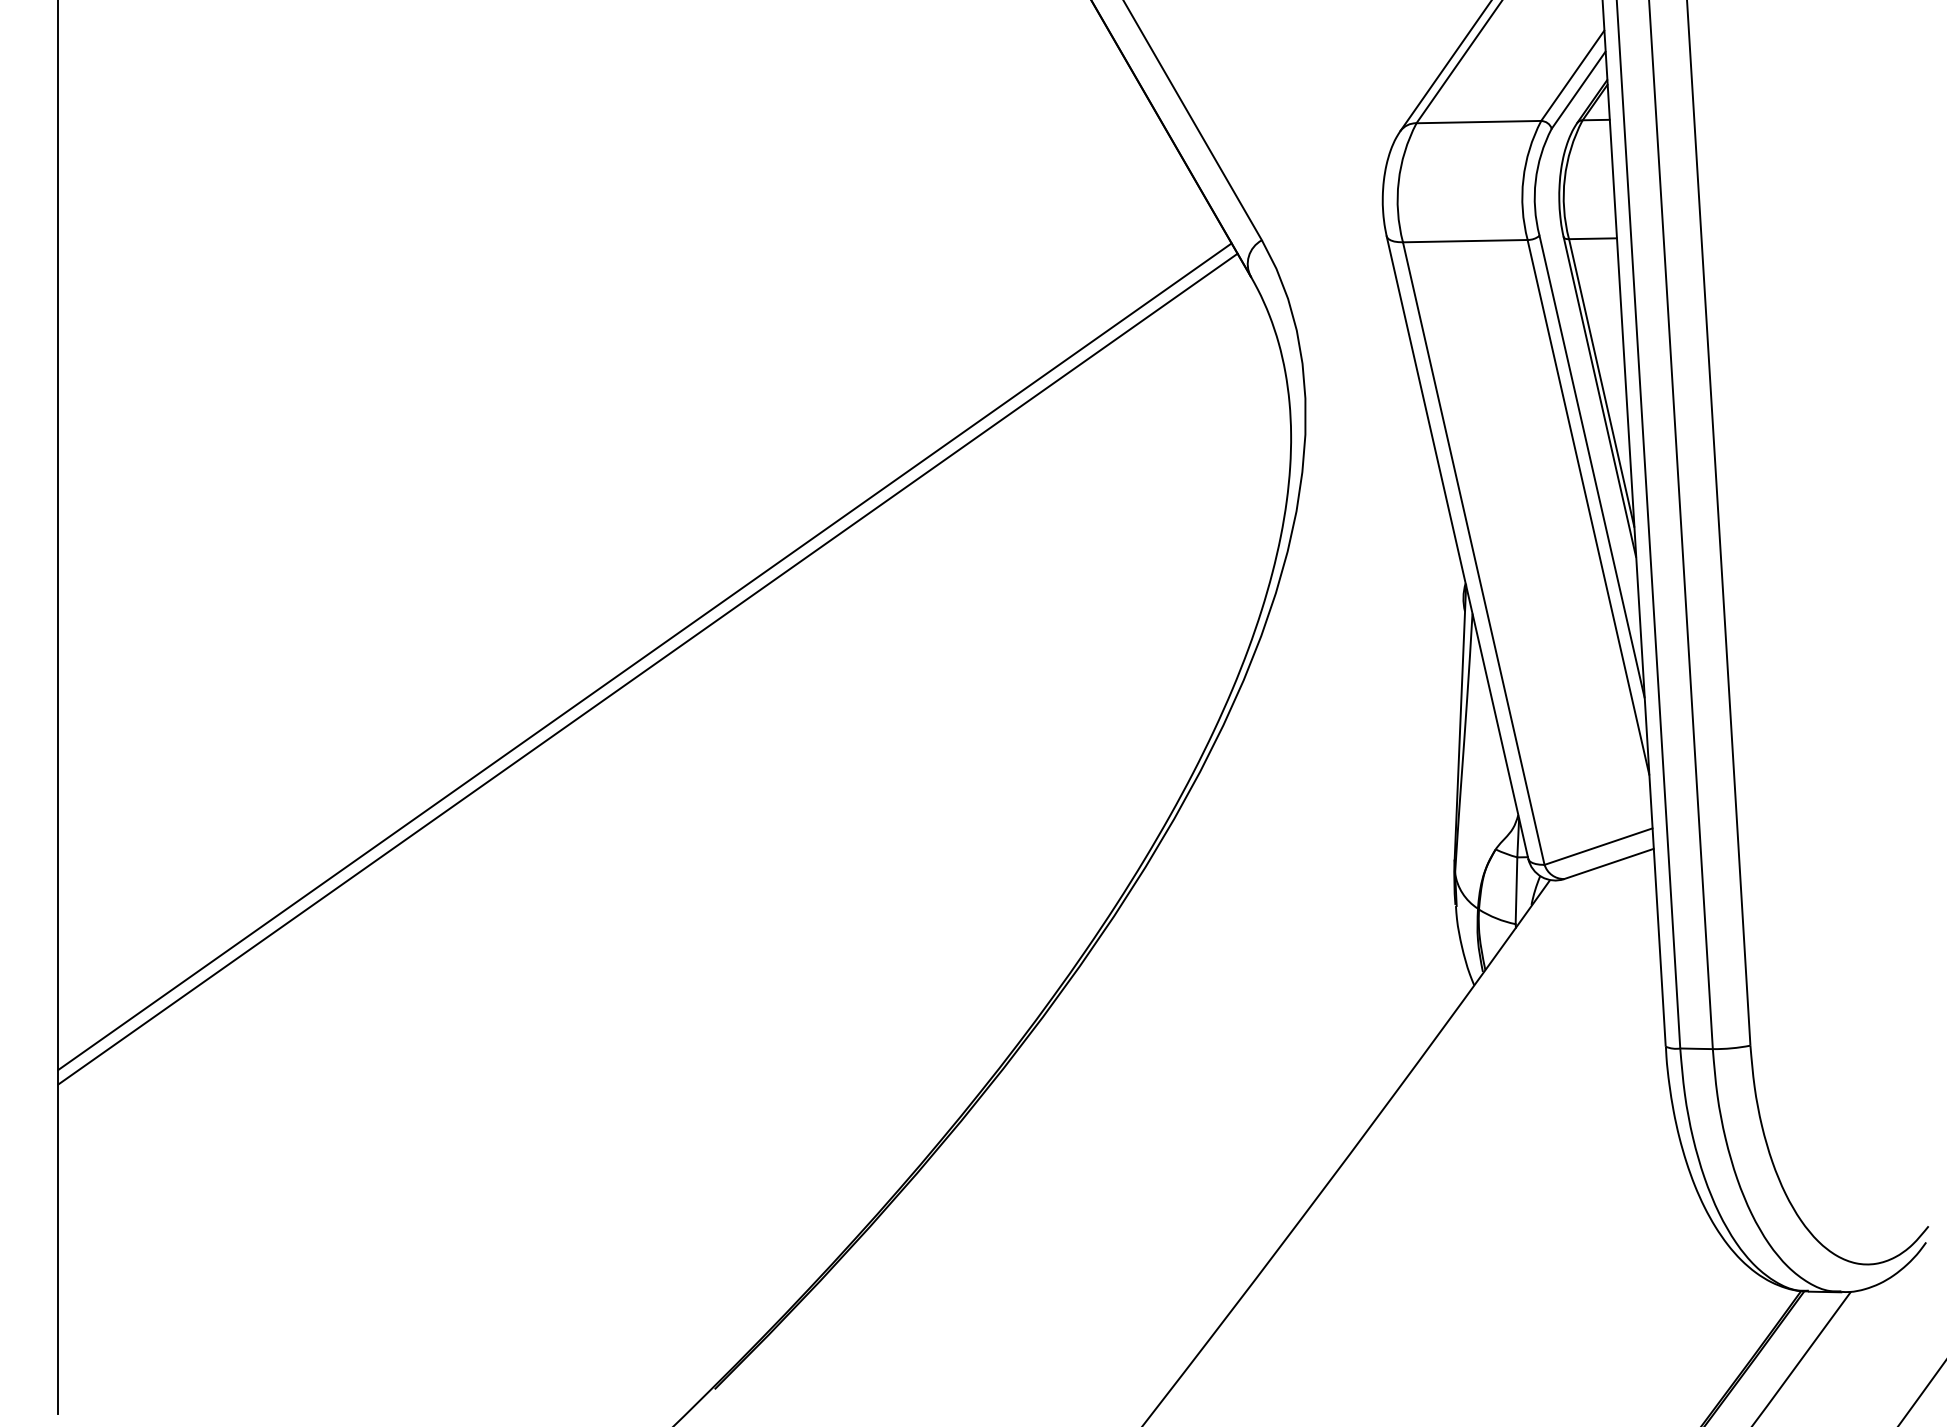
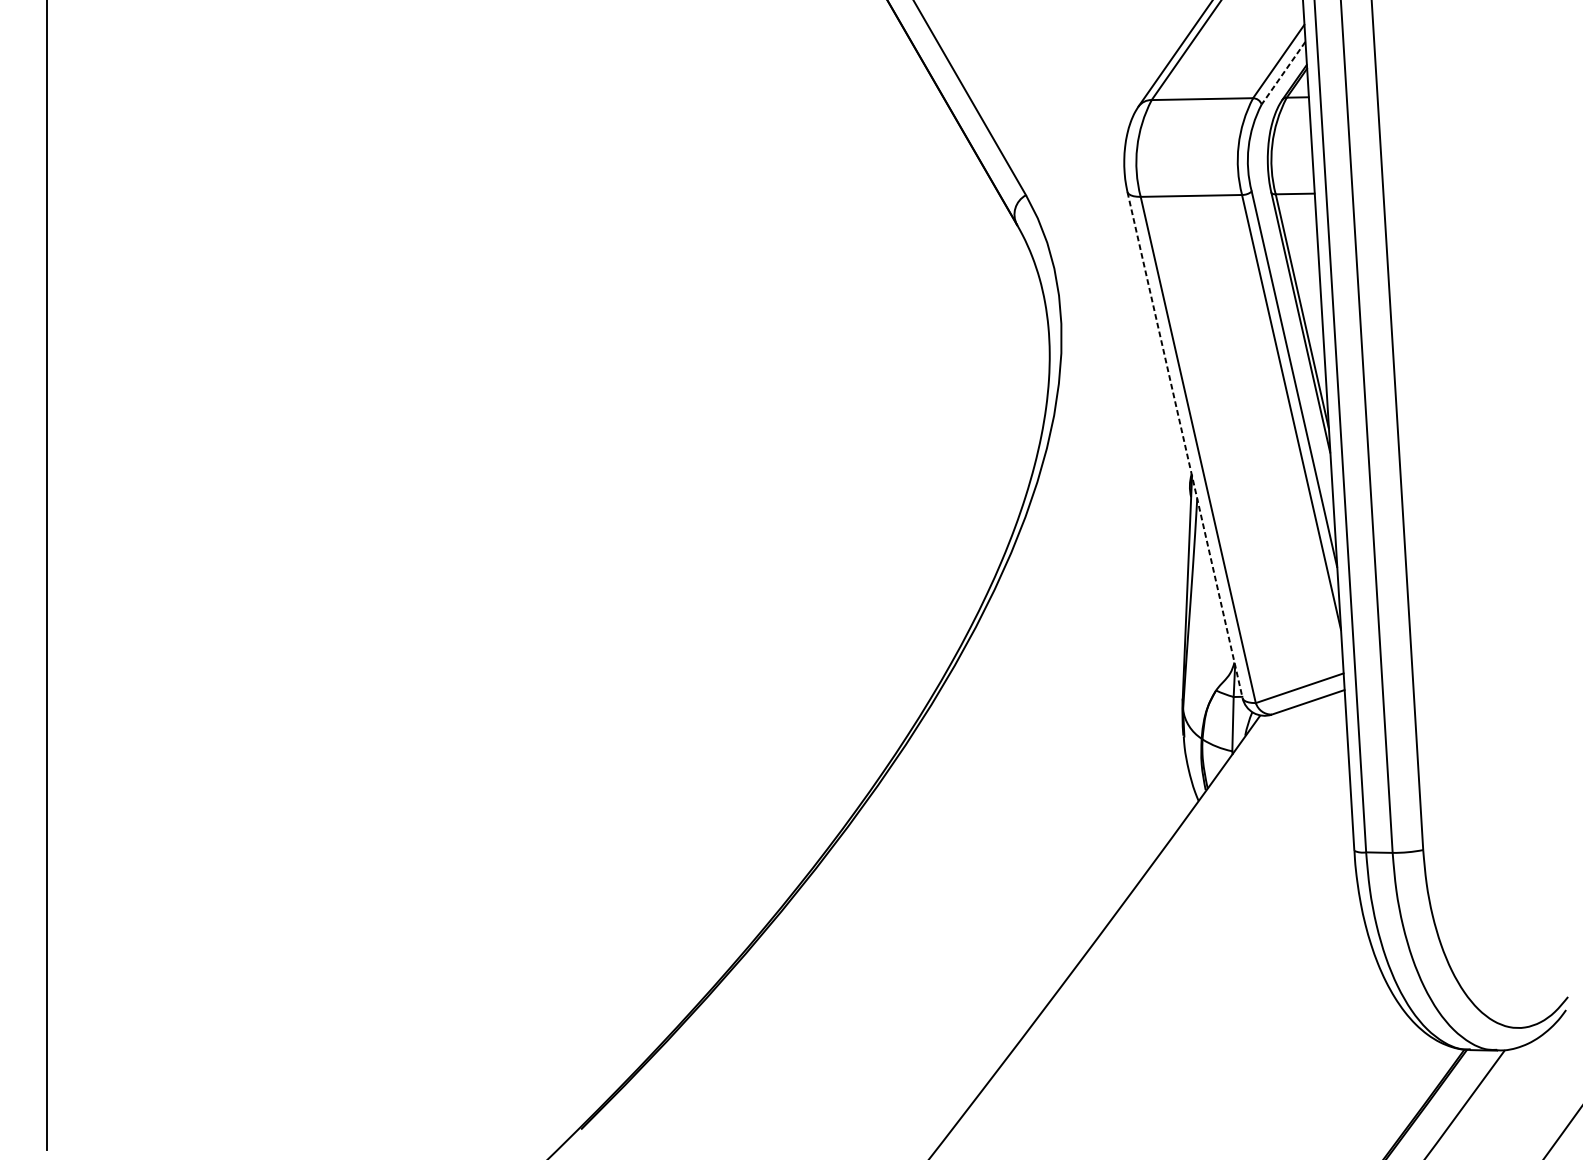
line: (1578, 90) -> (1283, 73), solid -> dashed
line: (1457, 548) -> (1185, 445), solid -> dashed
line: (644, 656) -> (523, 533), removed
line: (647, 668) -> (526, 543), removed

